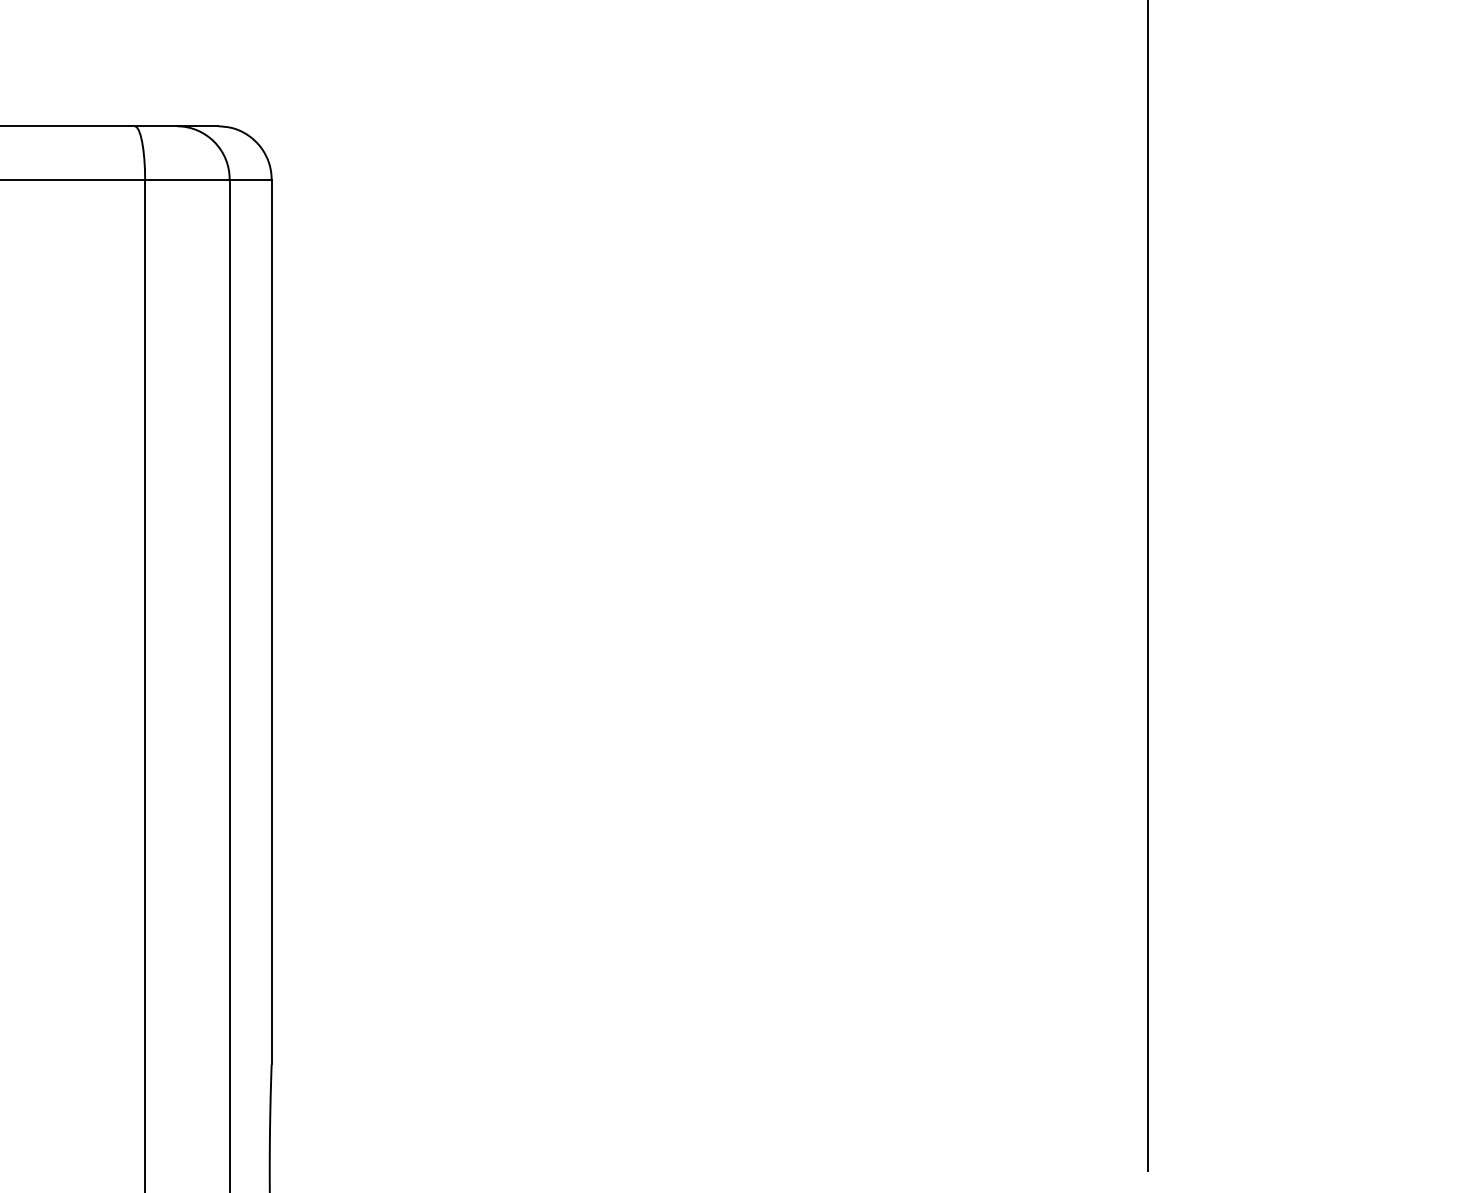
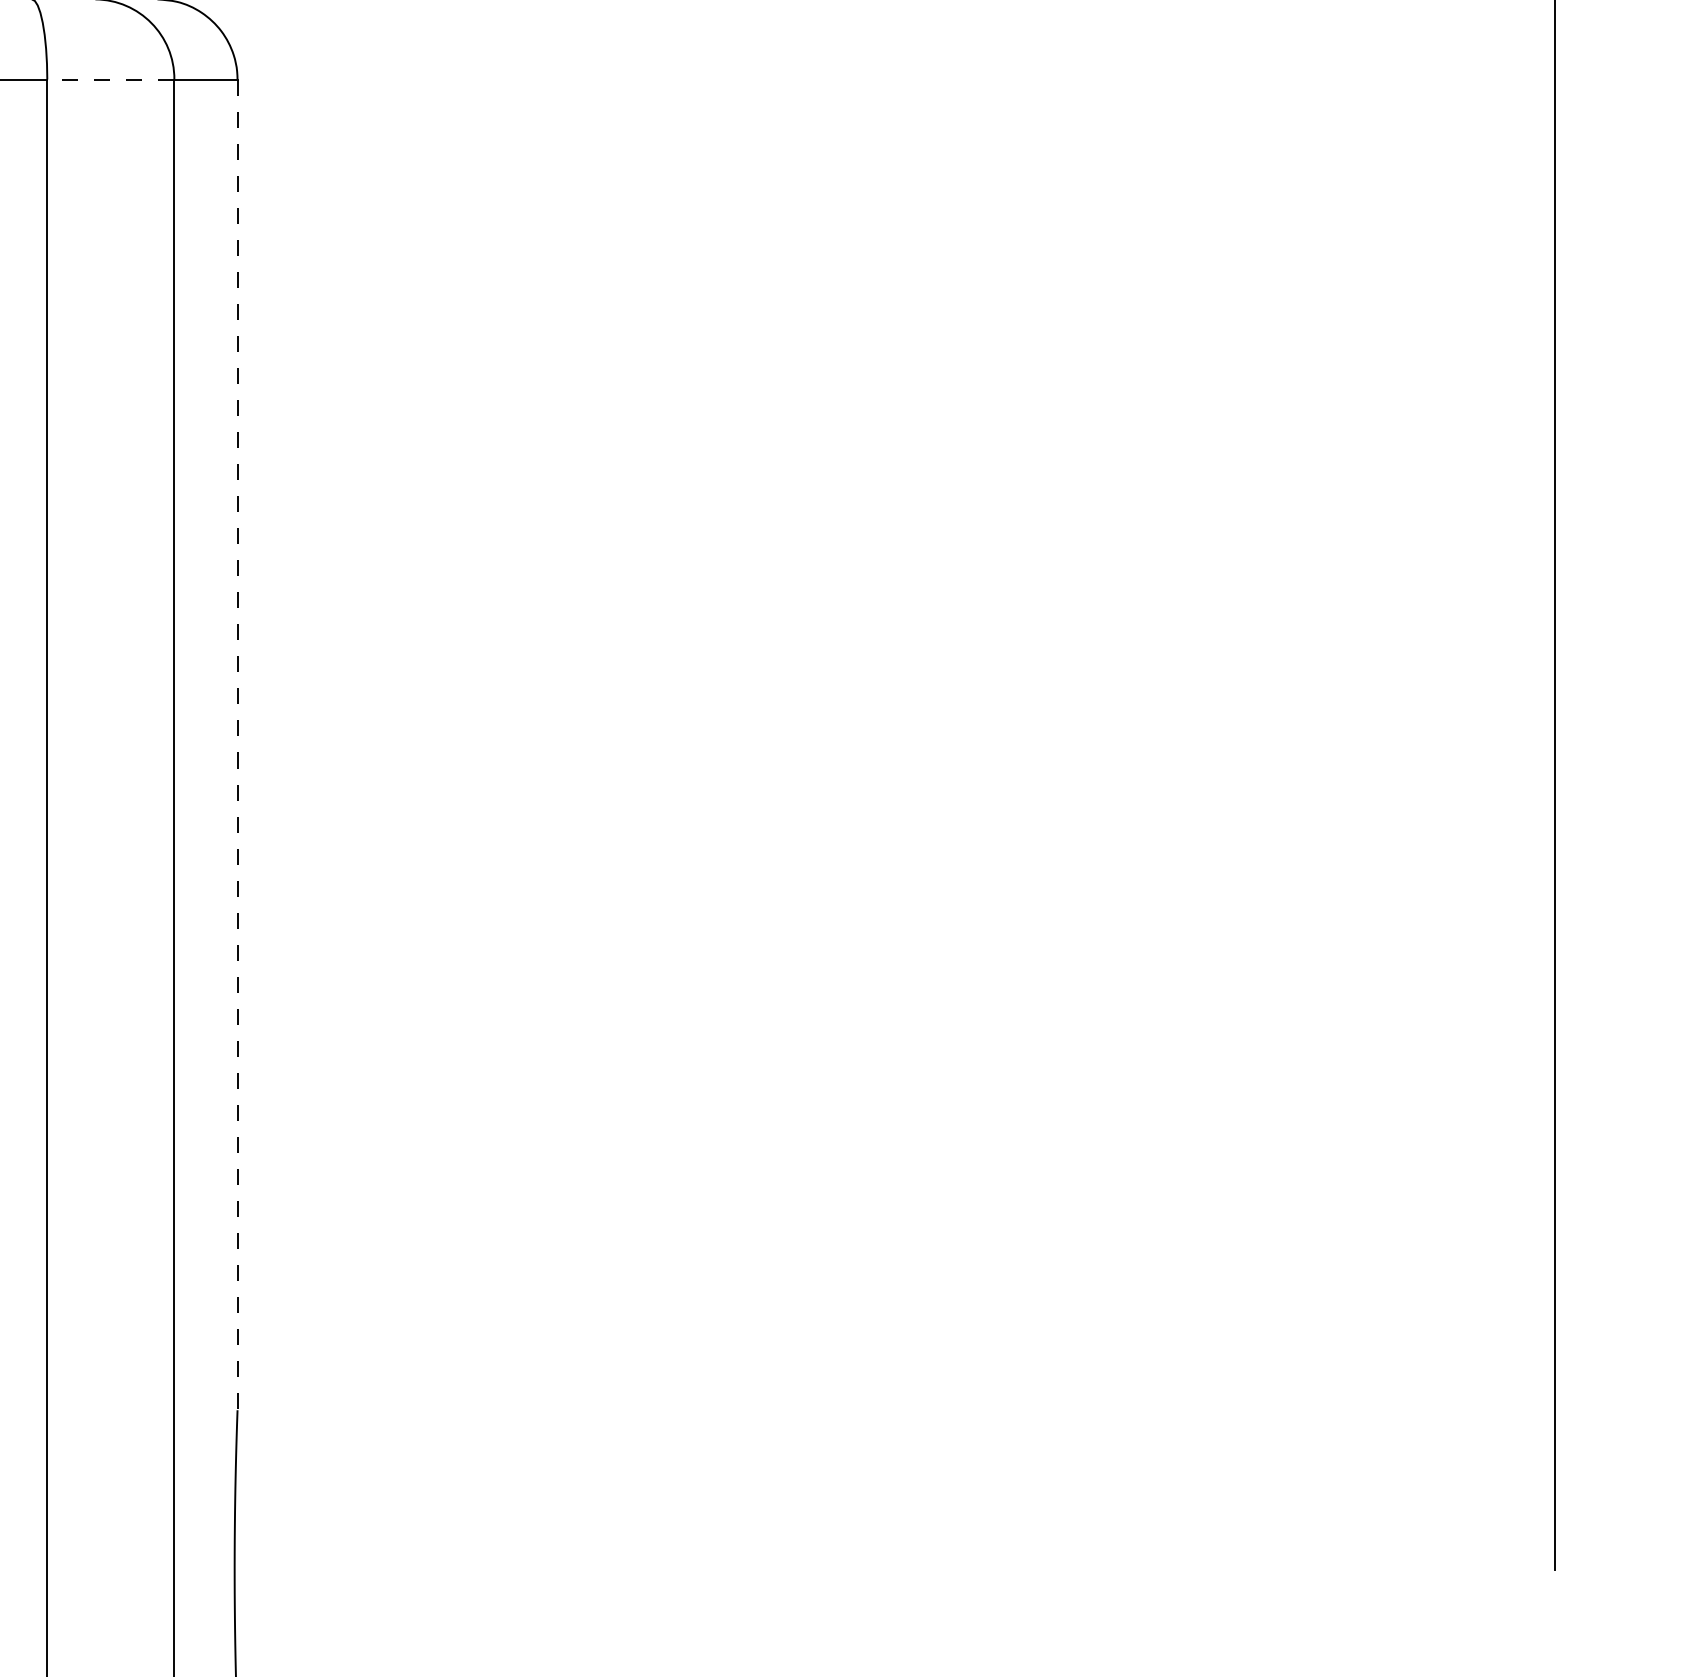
line: (186, 179) -> (109, 79), solid -> dashed
line: (271, 622) -> (237, 745), solid -> dashed

